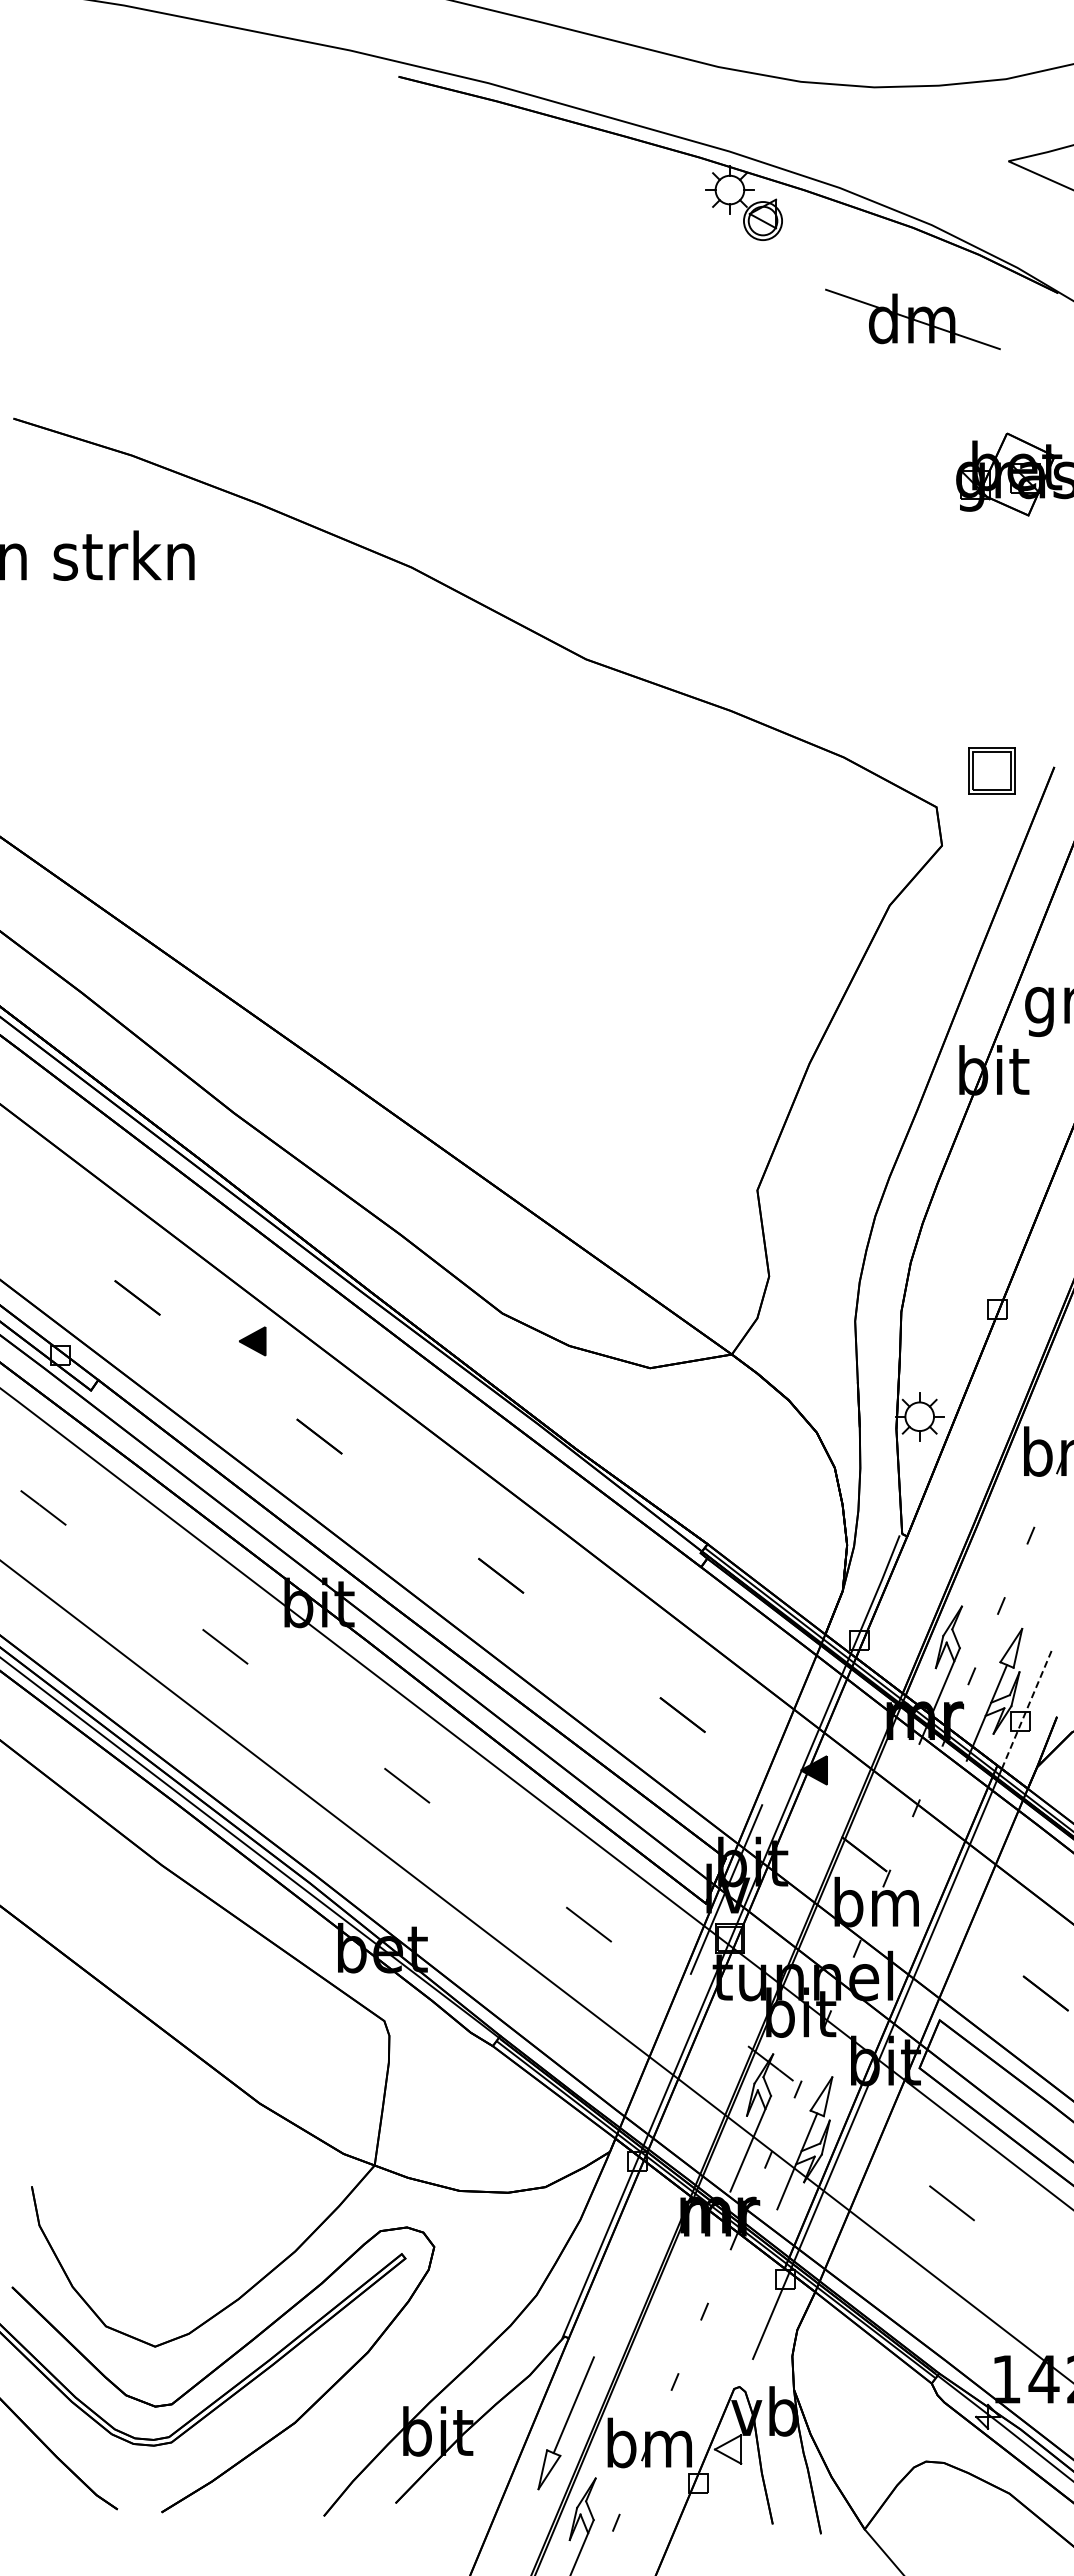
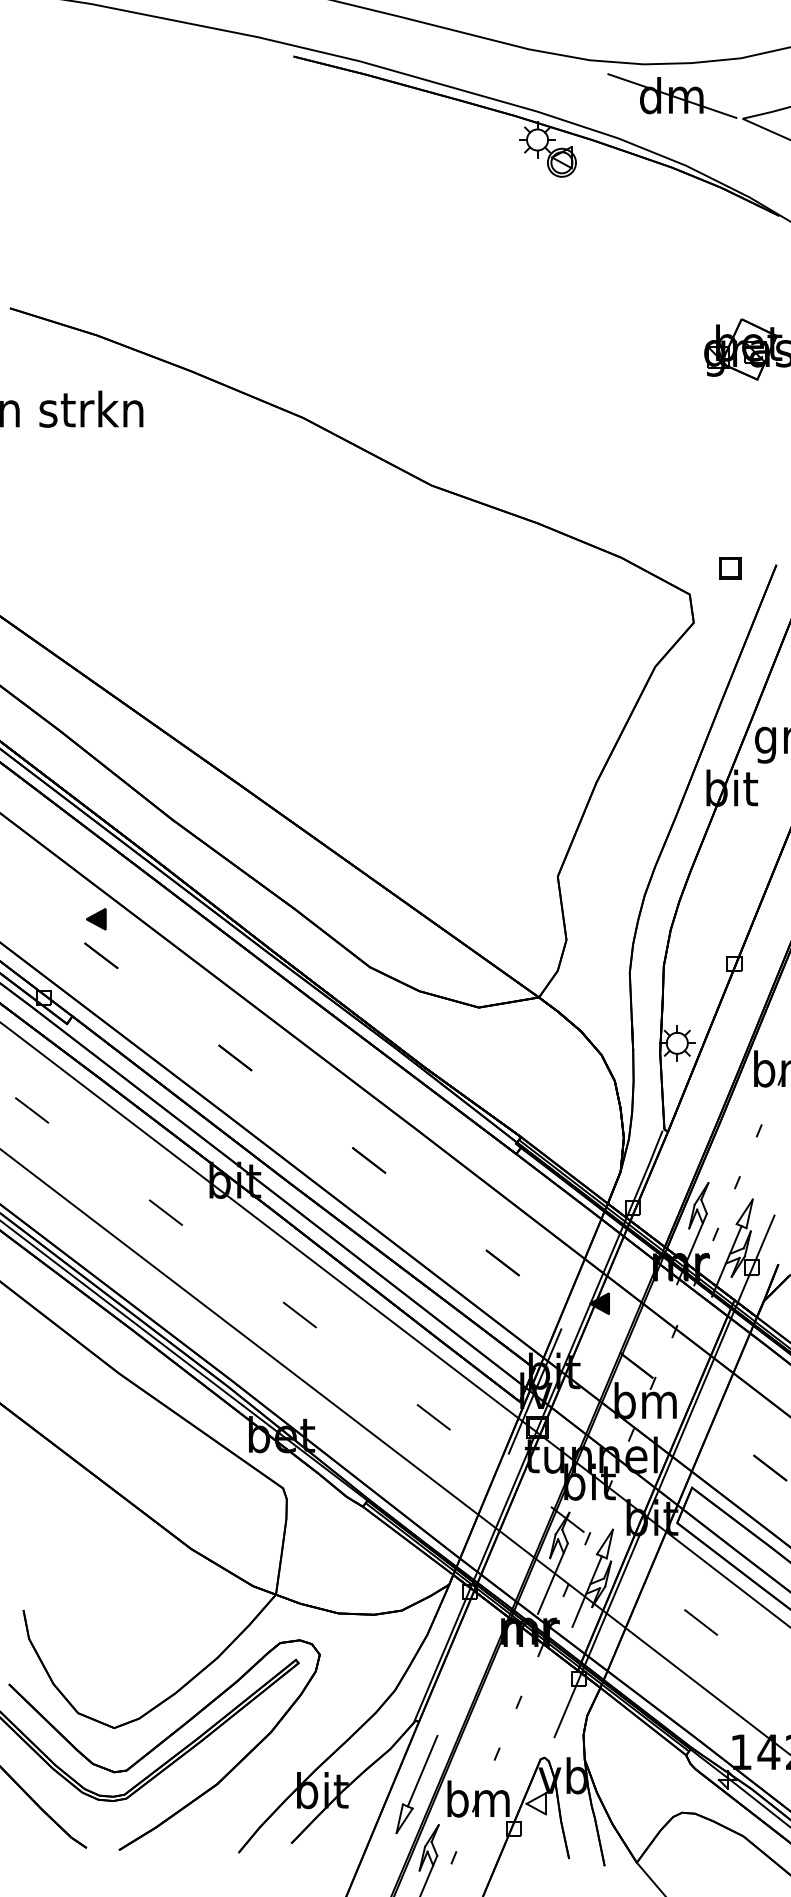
part: (912, 319) -> (672, 96), moved
part: (991, 771) -> (730, 568), size x0.62
part: (252, 1341) -> (96, 919), moved
line: (1026, 1709) -> (755, 1258), dashed -> solid

